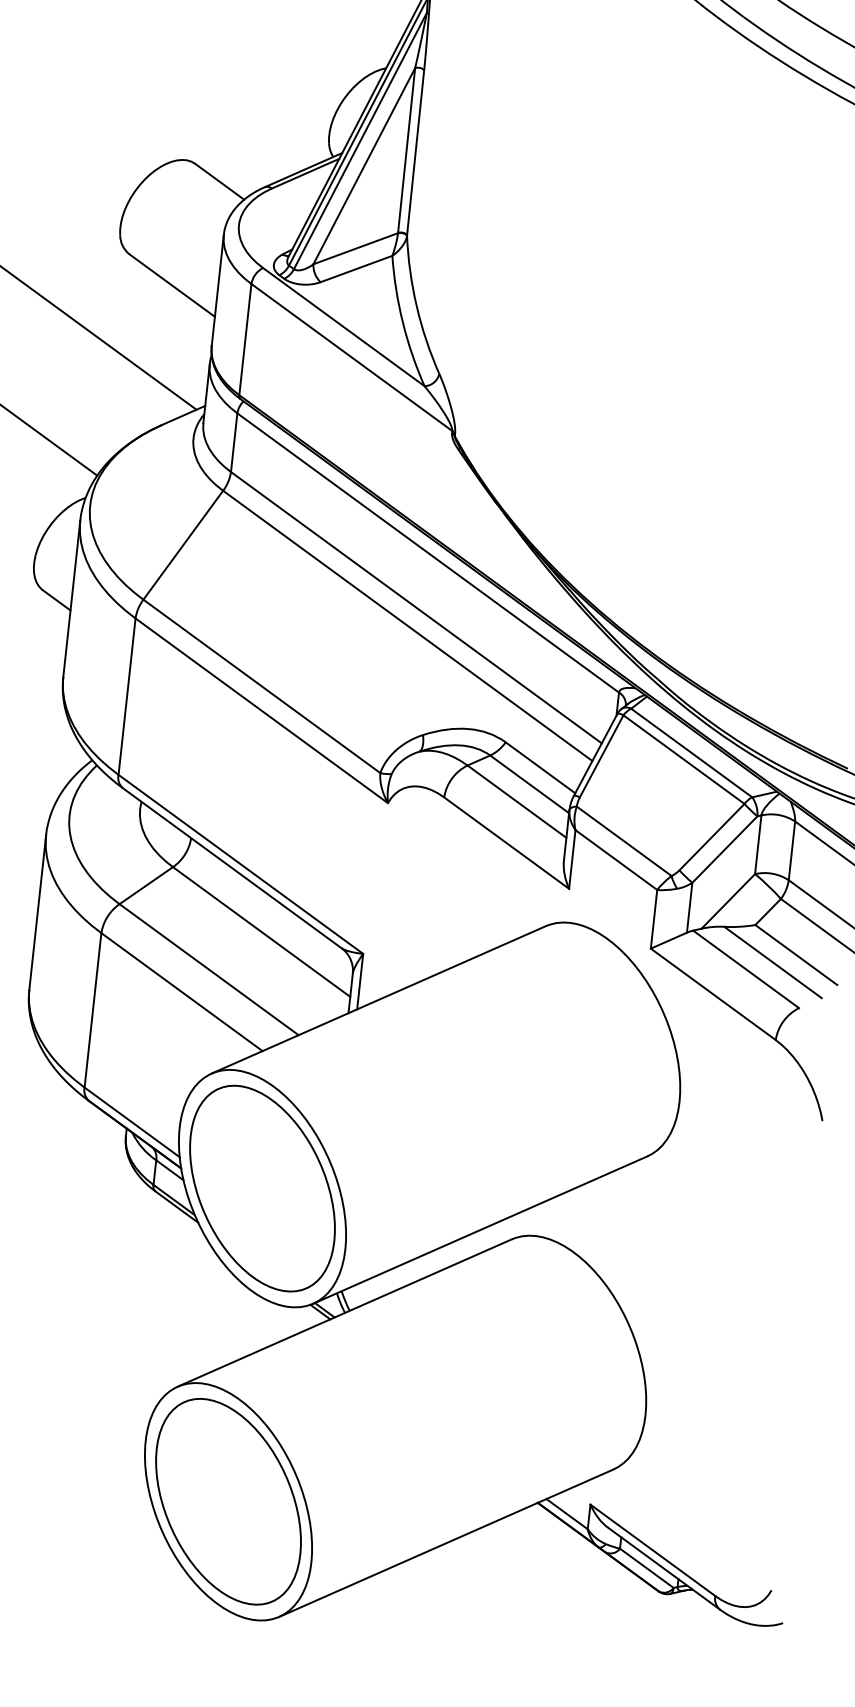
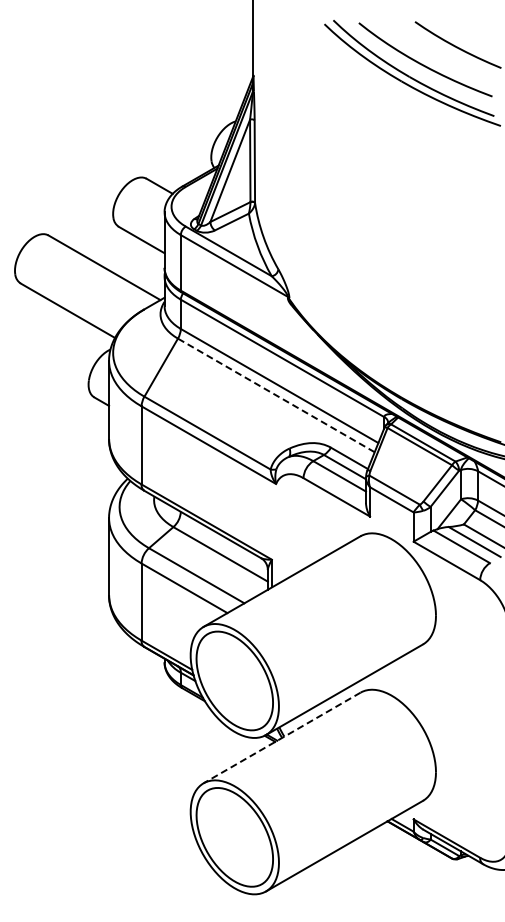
line: (408, 626) -> (276, 395), solid -> dashed
line: (345, 1312) -> (282, 737), solid -> dashed

